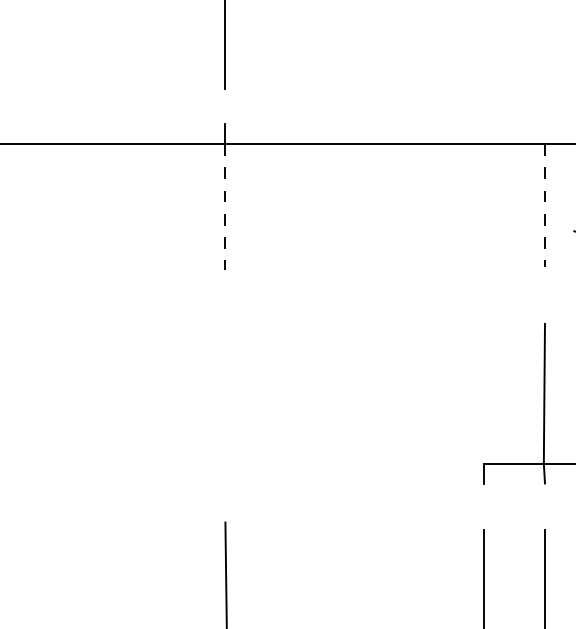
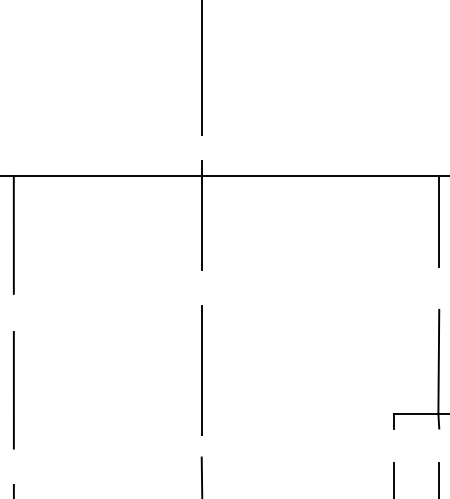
line: (545, 206) -> (439, 222), dashed -> solid
line: (225, 207) -> (201, 223), dashed -> solid
line: (225, 405) -> (201, 370), added

